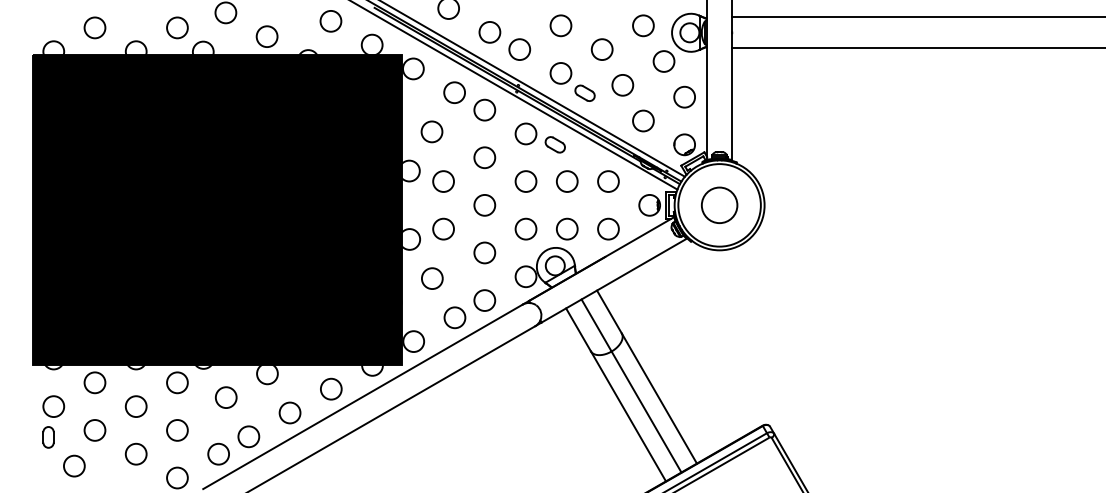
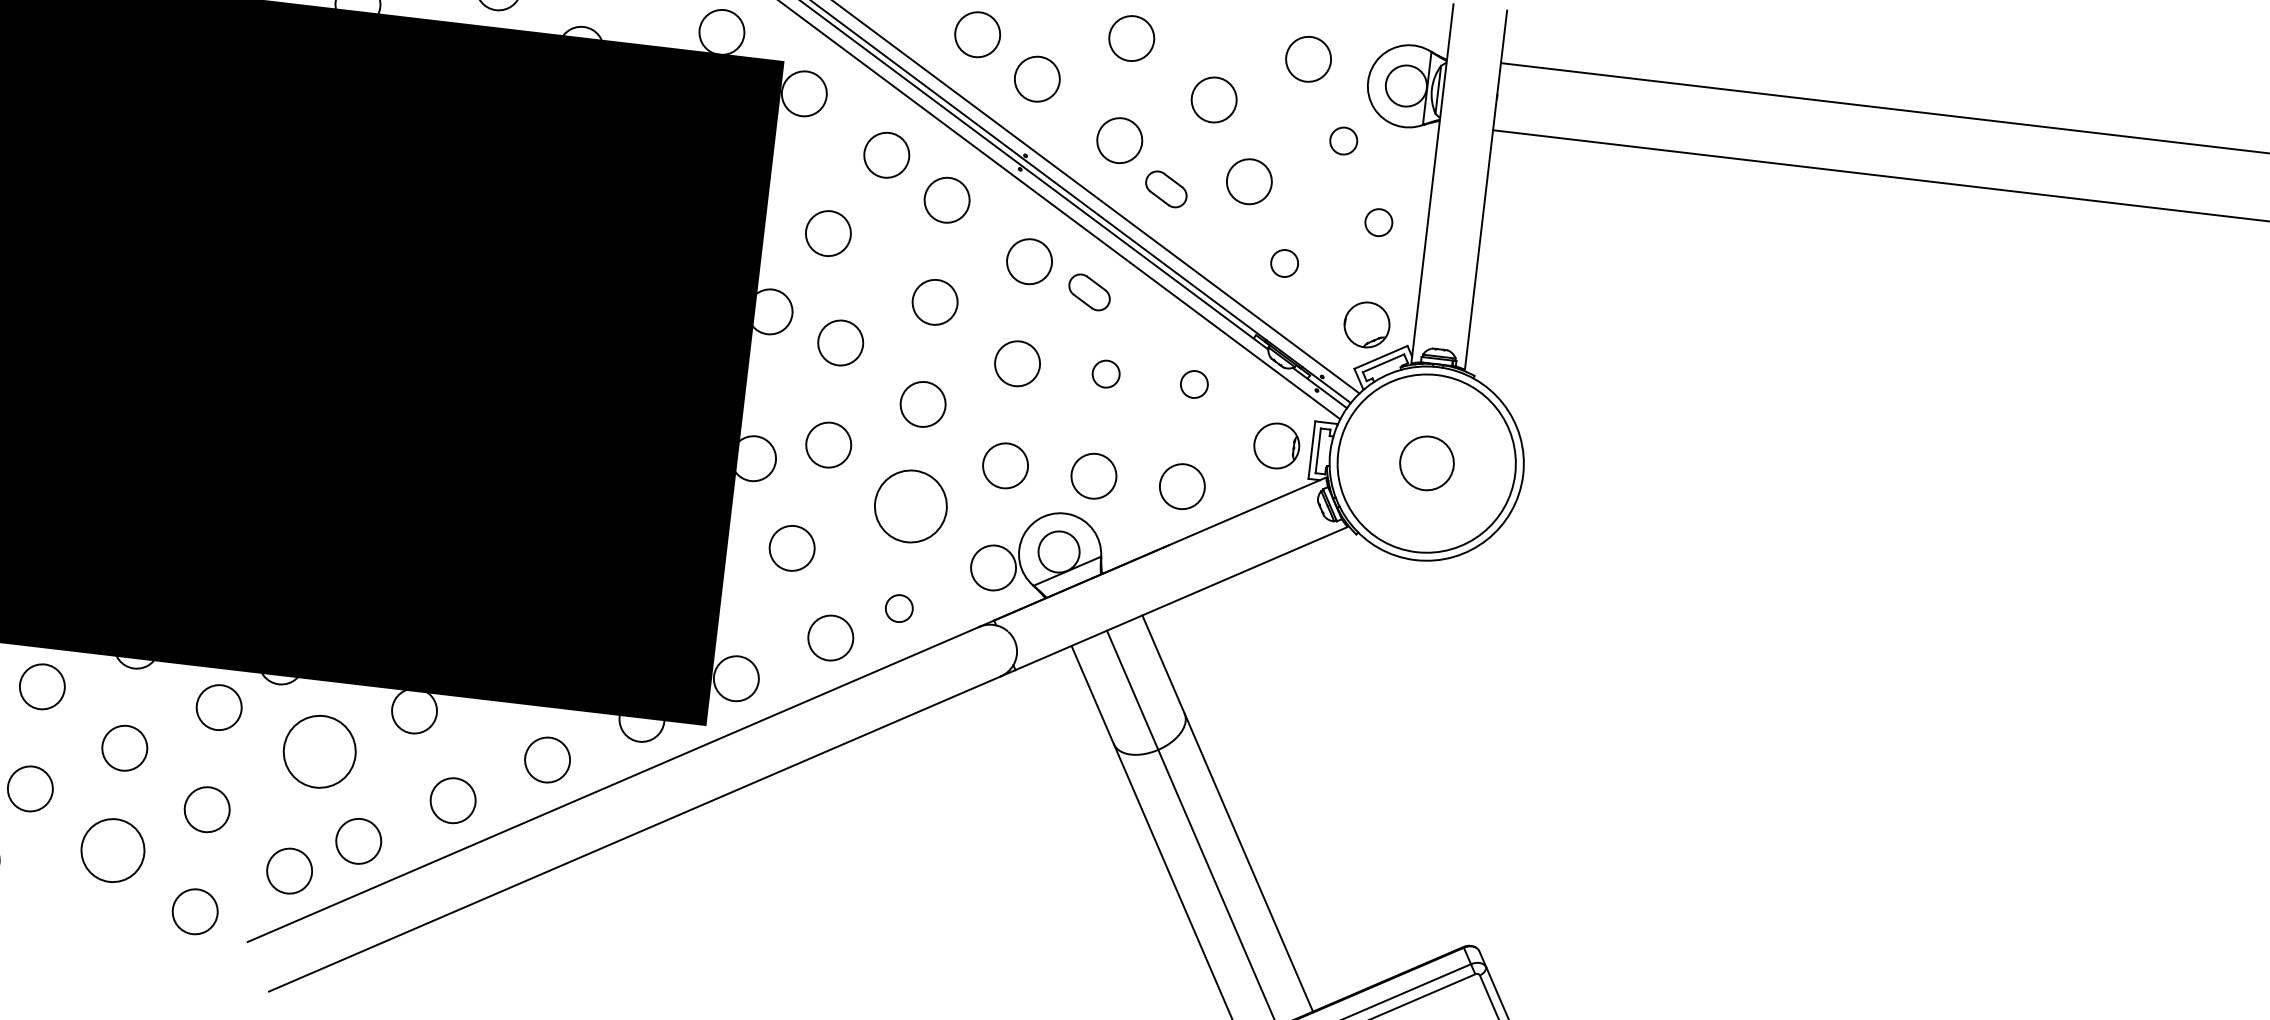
circle: (663, 61) -> (1342, 140), size x0.6
circle: (684, 96) -> (1378, 221), size x0.6
circle: (643, 120) -> (1284, 262), size x0.6
circle: (567, 181) -> (1106, 374), size x0.6
circle: (608, 181) -> (1194, 384), size x0.6
circle: (719, 204) -> (1426, 461), size x0.7
circle: (484, 252) -> (910, 505), size x1.6
circle: (484, 300) -> (898, 608), size x0.6
circle: (226, 397) -> (320, 751), size x1.6
circle: (135, 453) -> (111, 848), size x1.4

